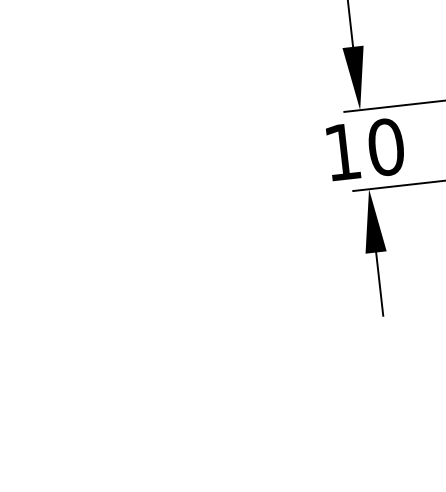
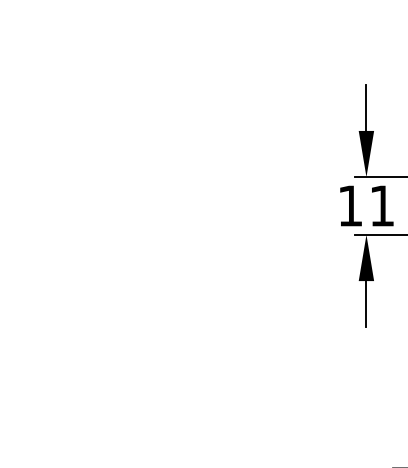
text: (385, 146) -> (381, 205), 10 -> 11

